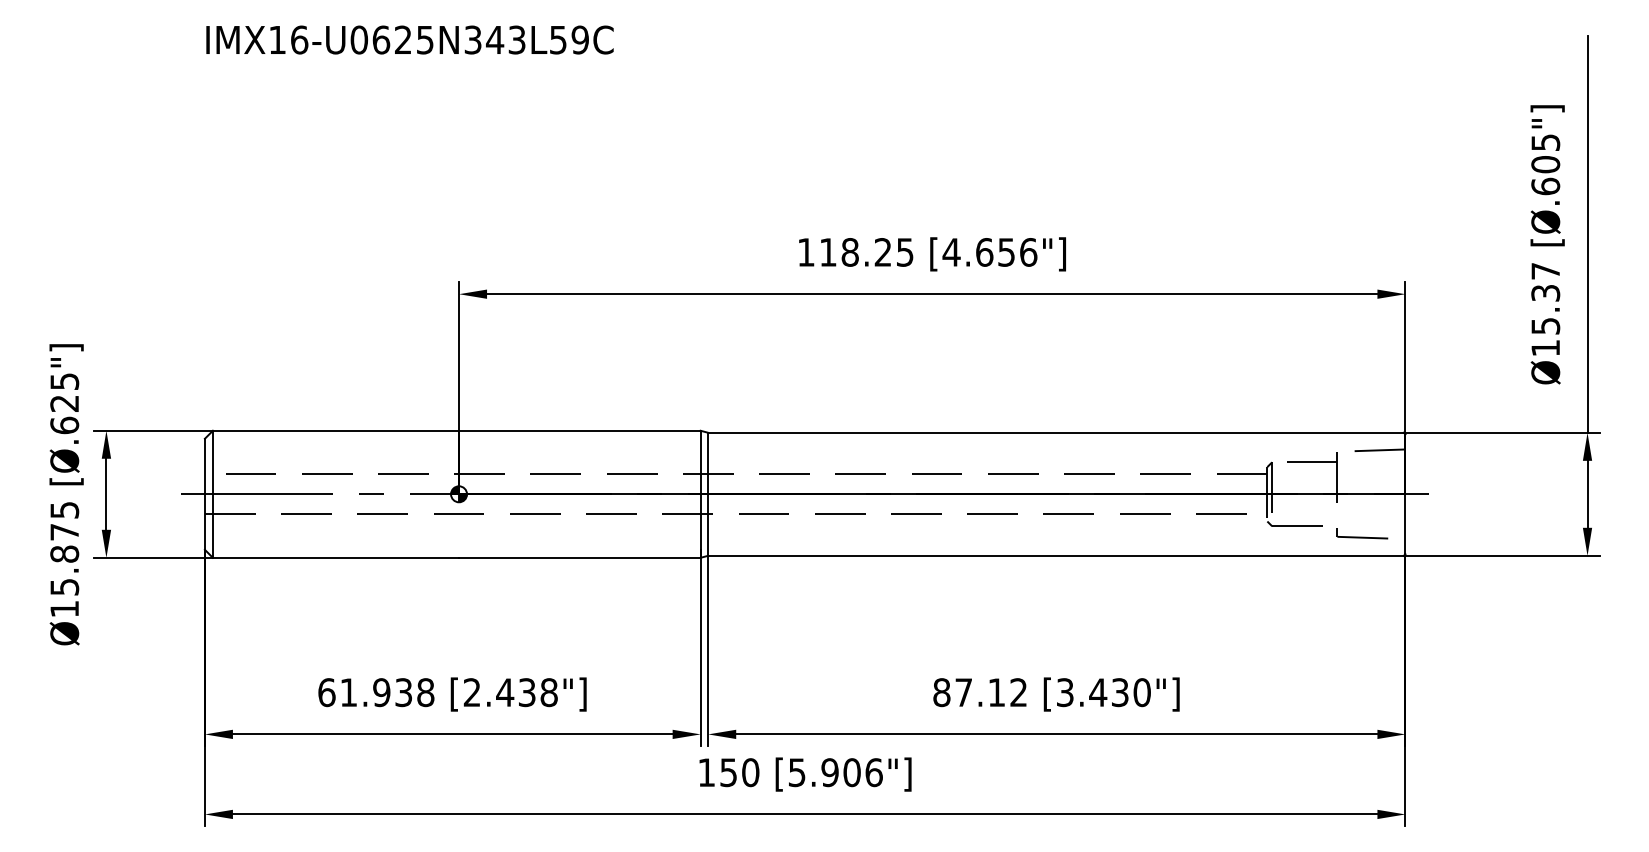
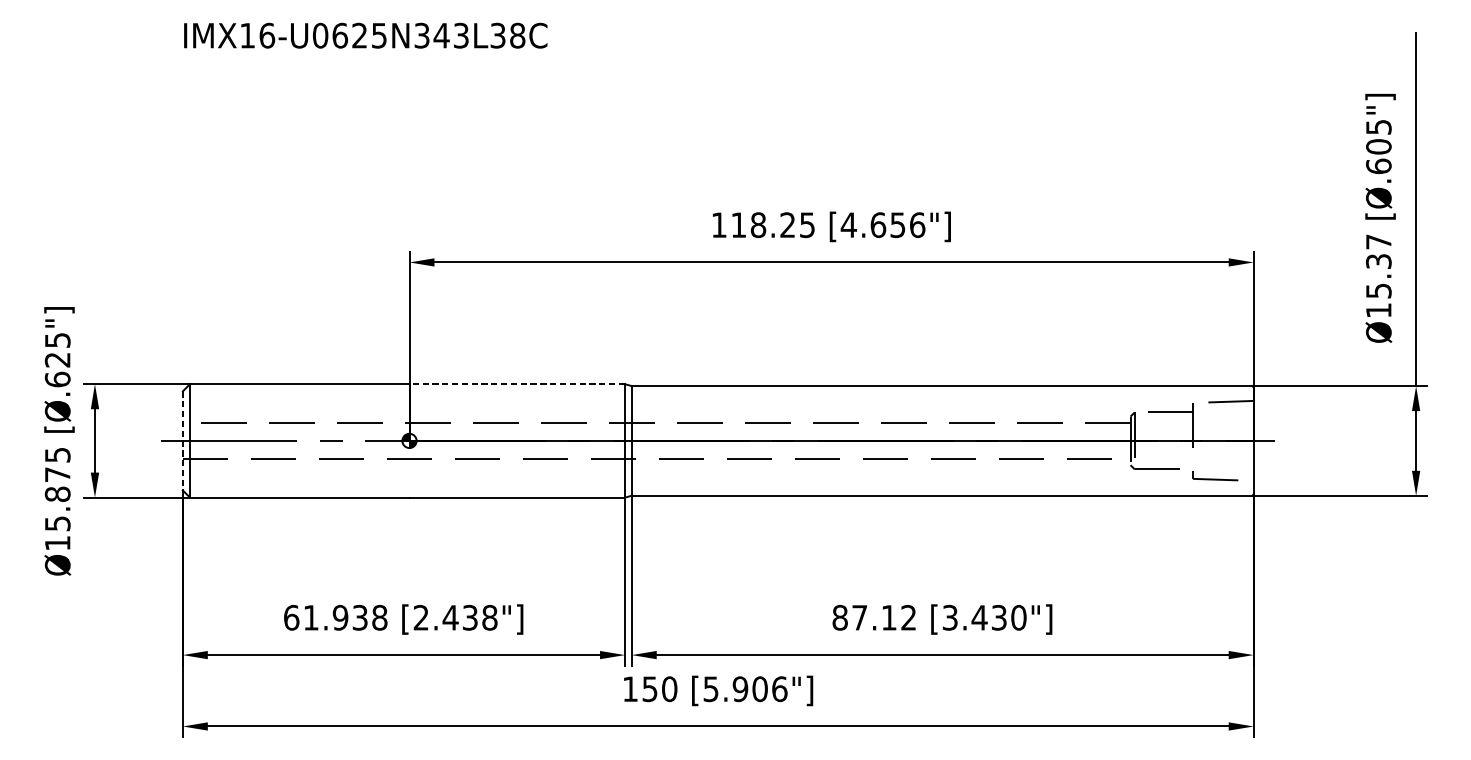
text: (569, 39) -> (508, 35), IMX16-U0625N343L59C -> IMX16-U0625N343L38C
line: (579, 430) -> (516, 384), solid -> dashed
line: (204, 494) -> (182, 441), solid -> dashed

